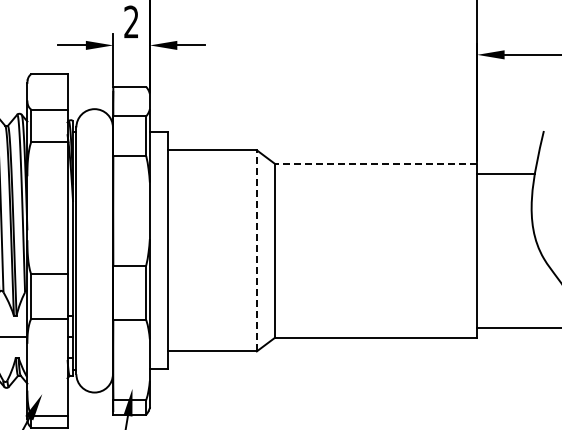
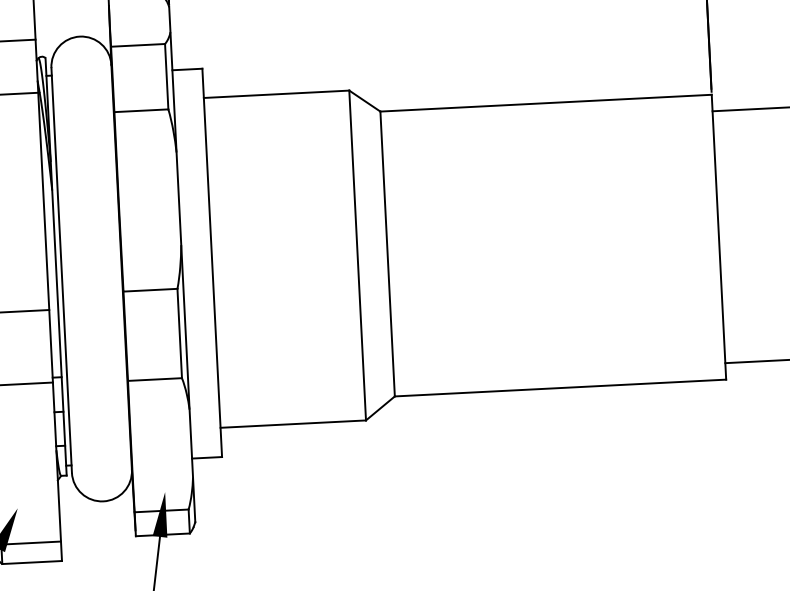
line: (375, 163) -> (544, 102), dashed -> solid
line: (256, 250) -> (357, 254), dashed -> solid

